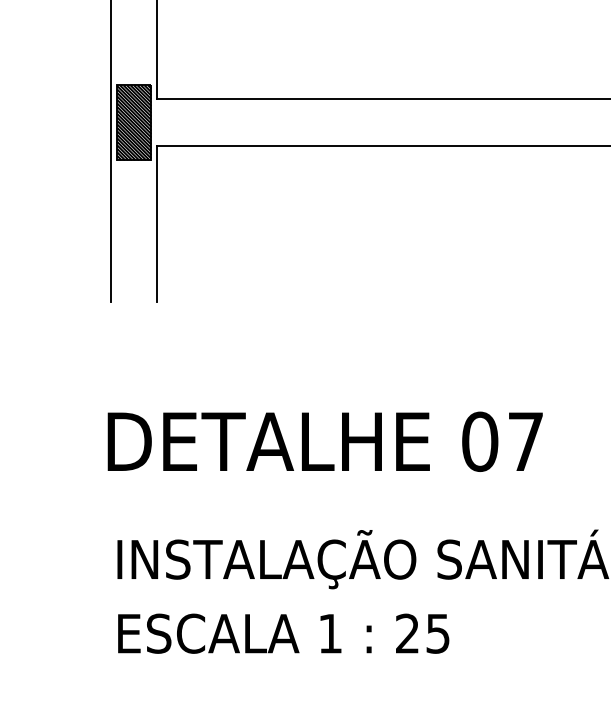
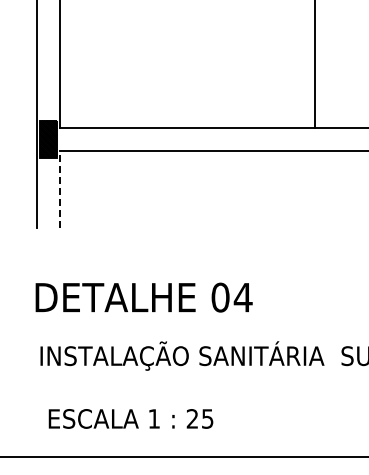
line: (157, 224) -> (60, 189), solid -> dashed
text: (524, 441) -> (242, 297), 07 -> 04
text: (282, 632) -> (130, 418), moved

